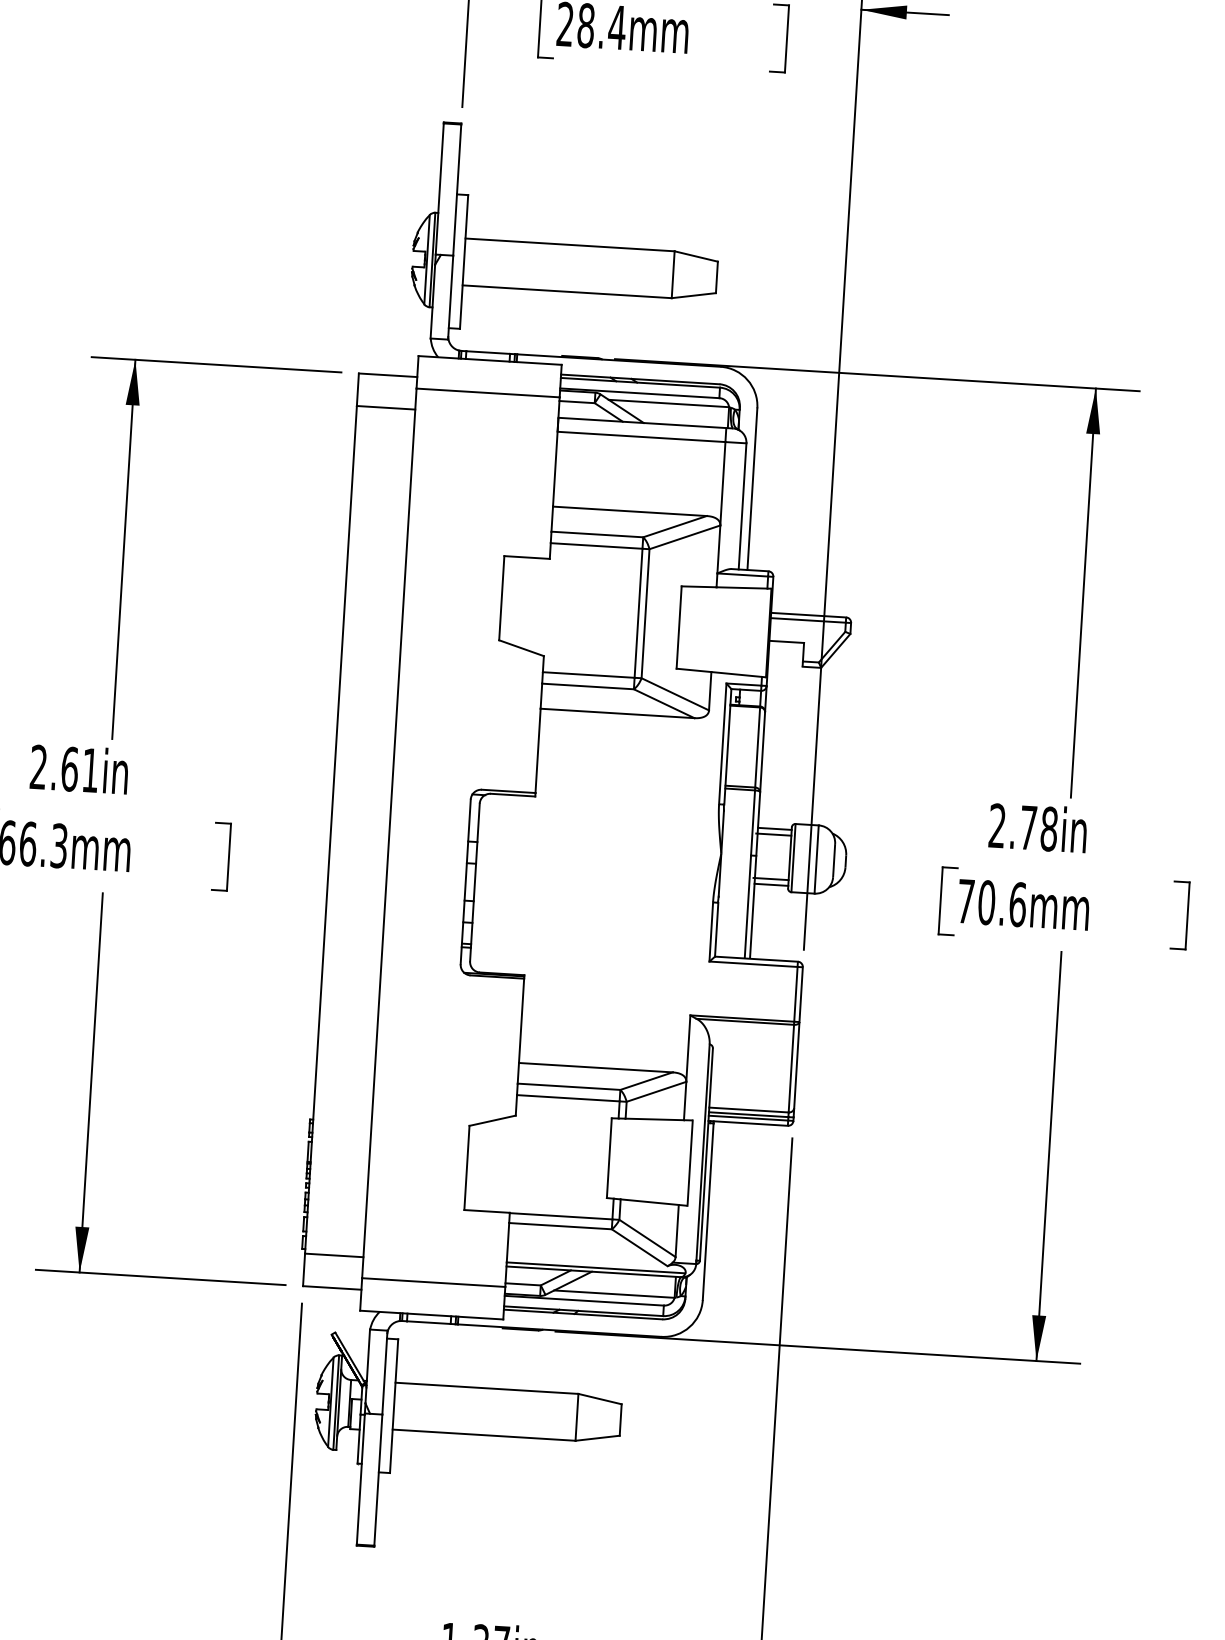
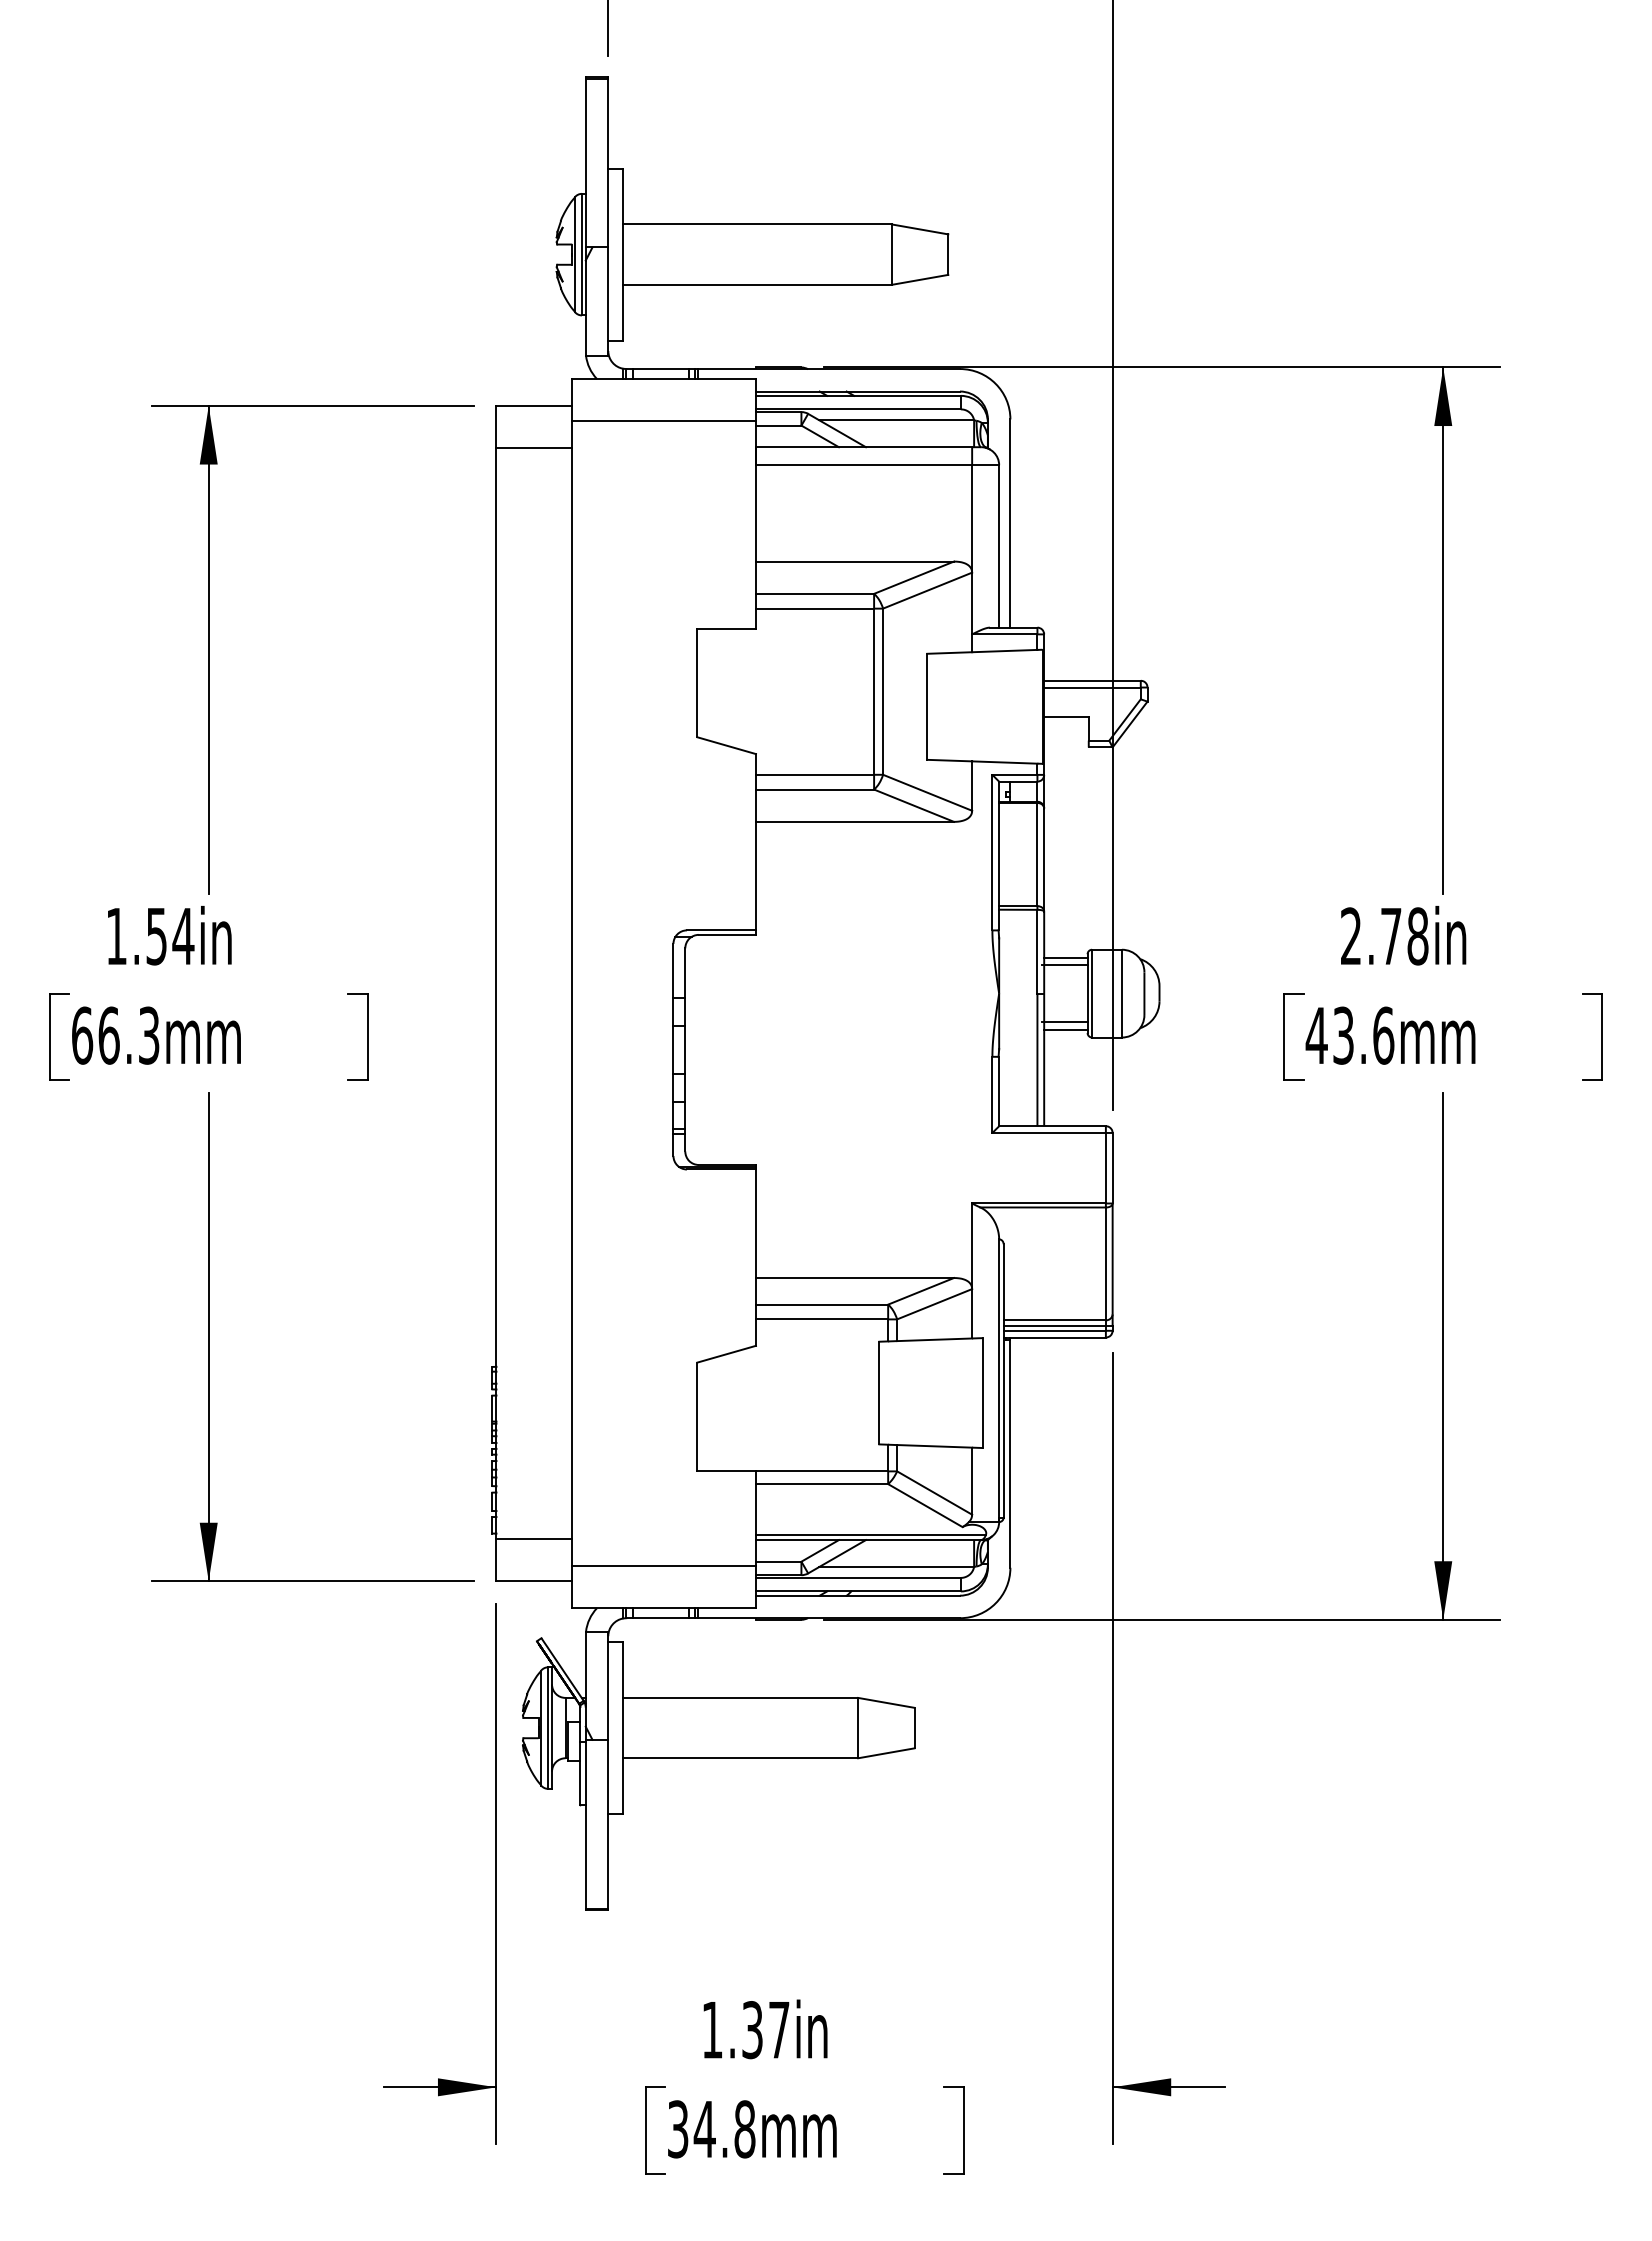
text: (65, 769) -> (150, 936), 2.61in -> 1.54in
text: (975, 901) -> (1329, 1035), 70.6mm -> 43.6mm

